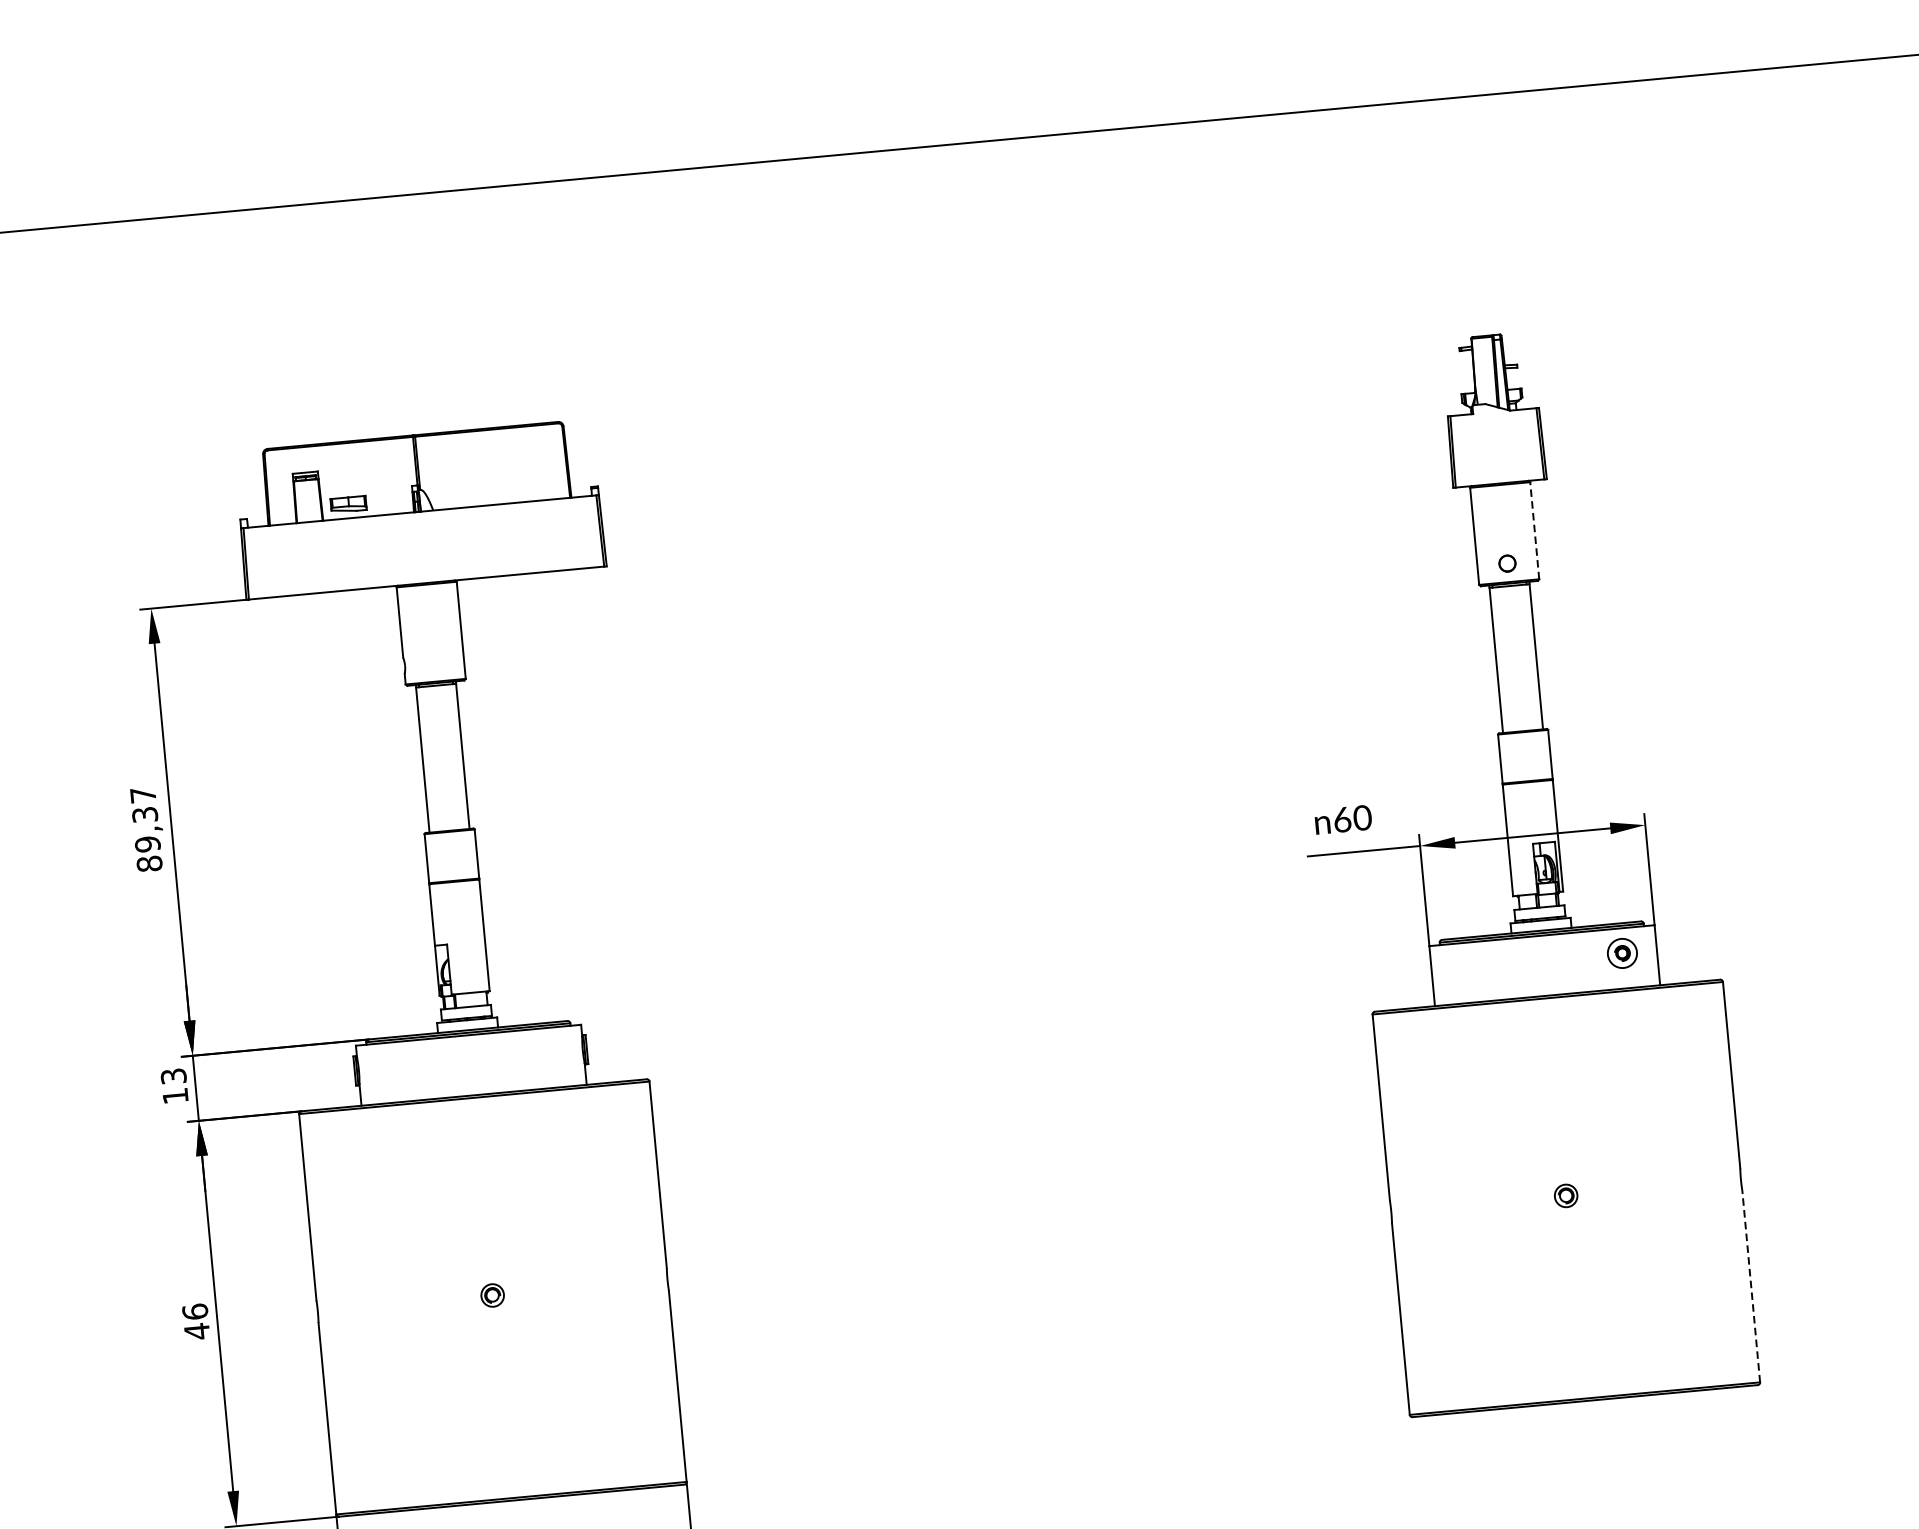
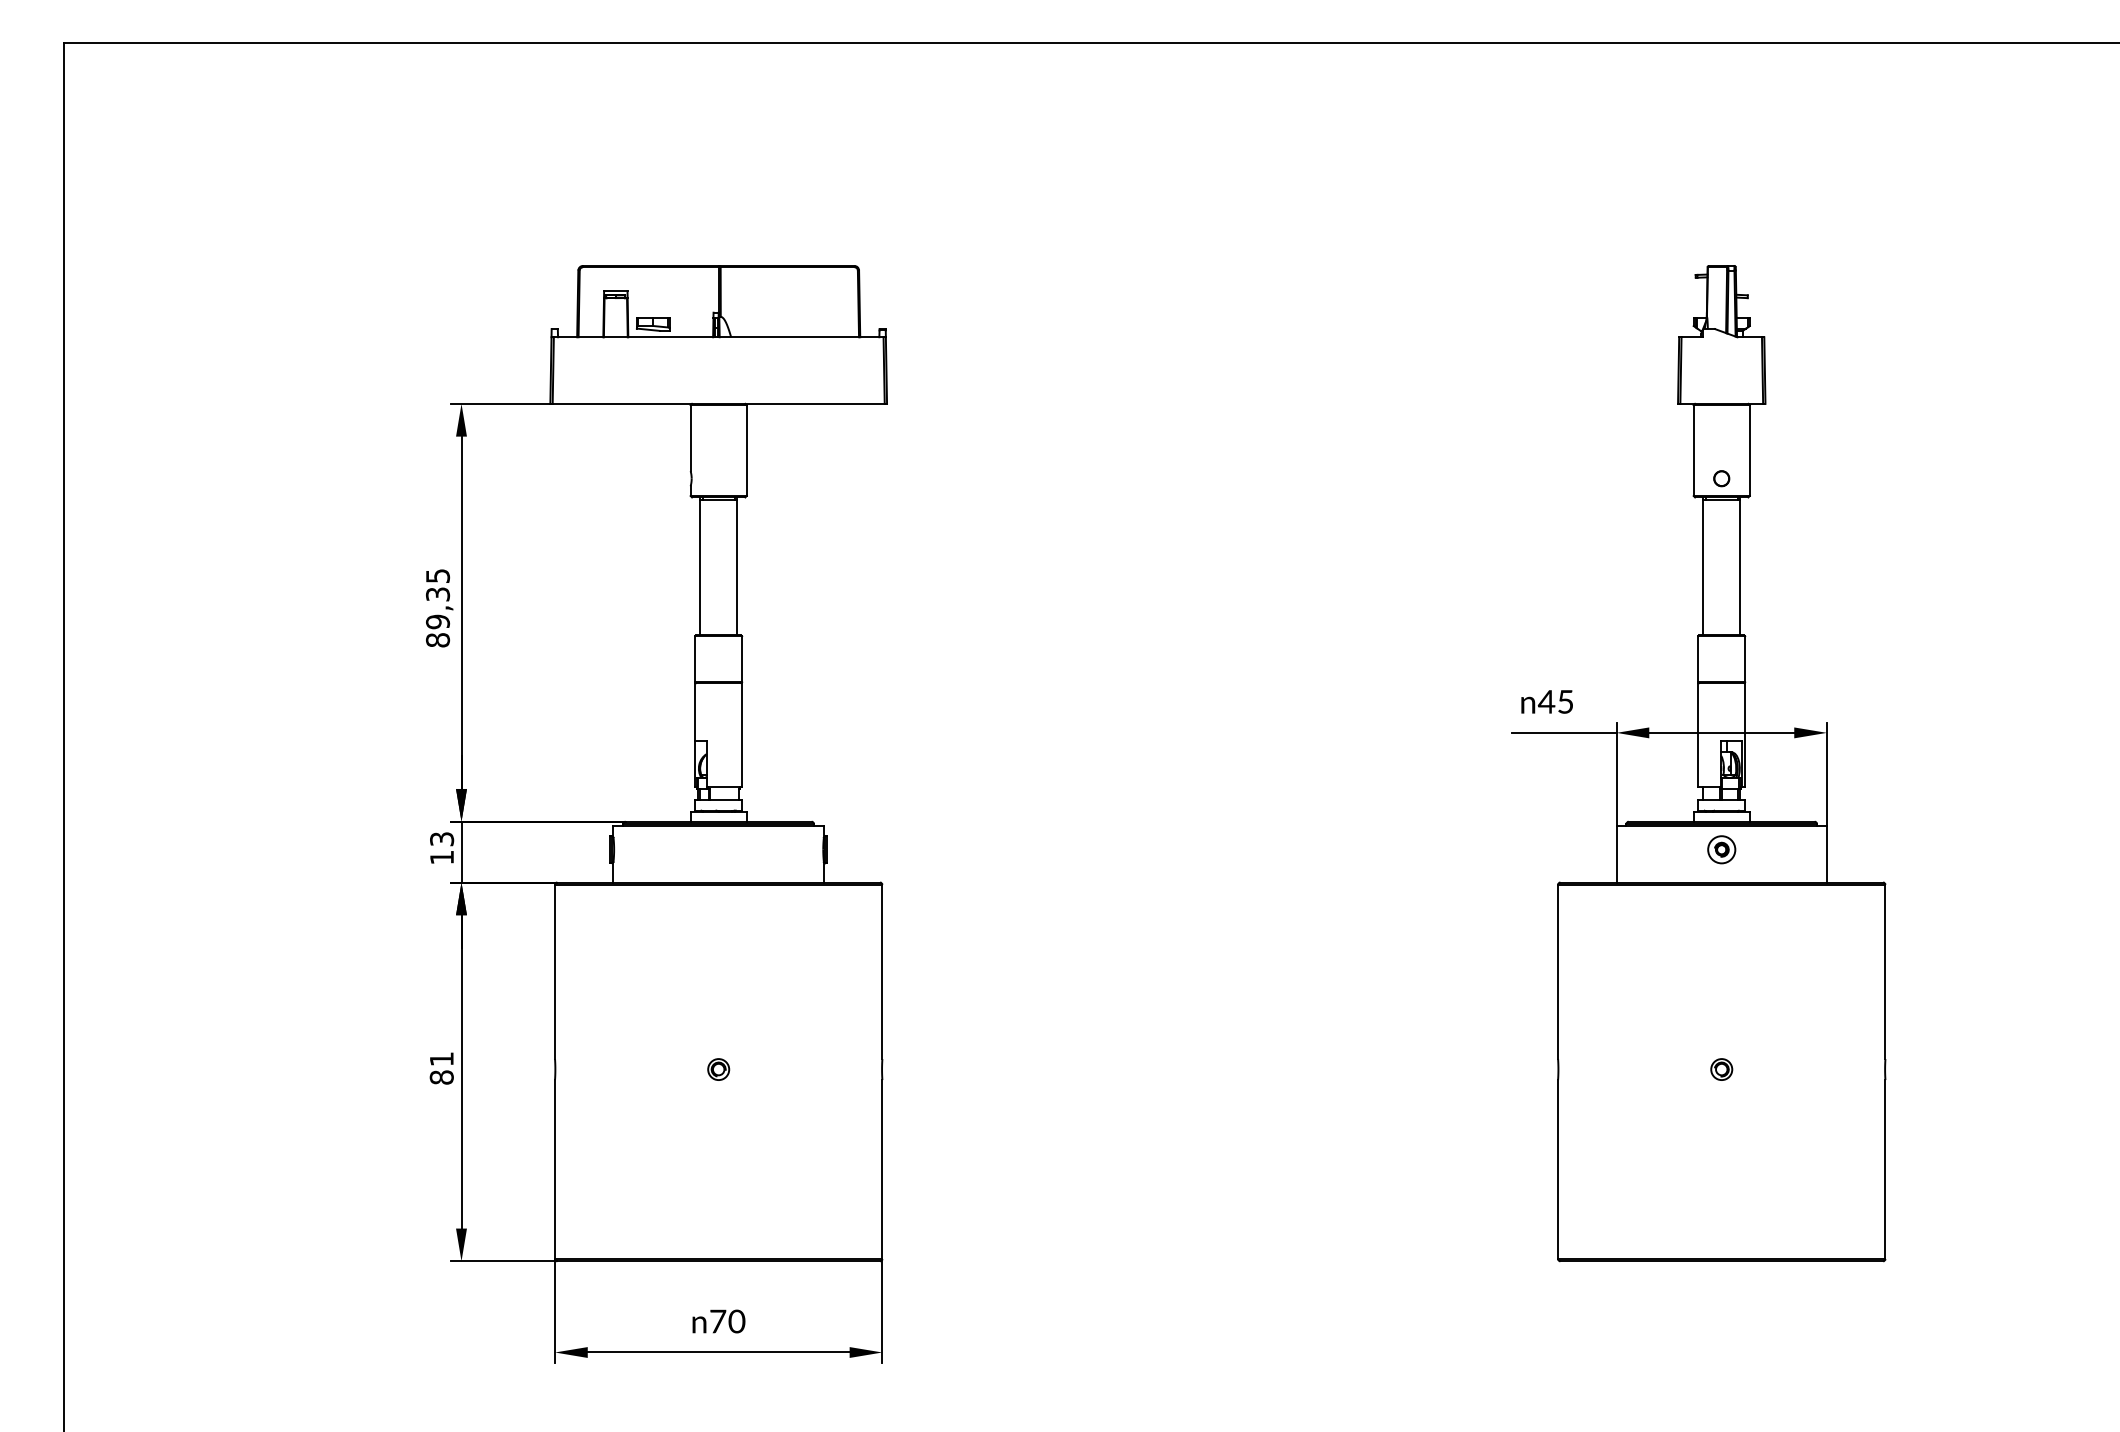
line: (1534, 530) -> (1749, 450), dashed -> solid
text: (143, 794) -> (438, 575), 89,37 -> 89,35
text: (1351, 818) -> (1555, 701), 60 -> 45
part: (1622, 953) -> (1721, 849), moved
line: (1751, 1286) -> (1885, 1169), dashed -> solid
text: (195, 1321) -> (441, 1068), 46 -> 81

